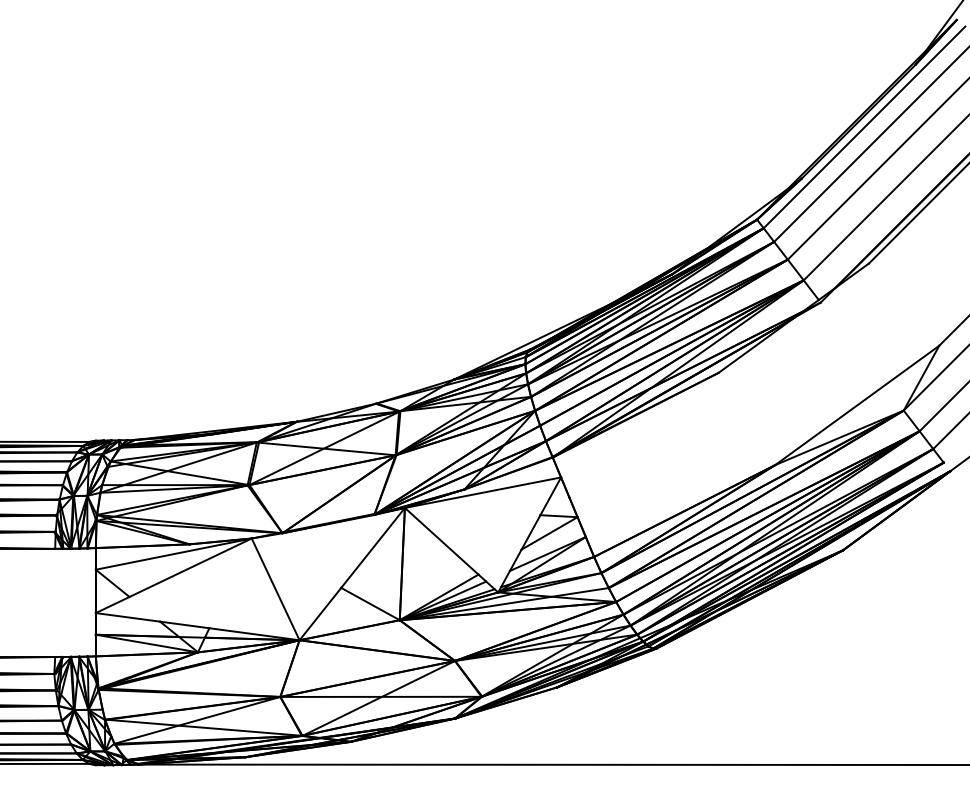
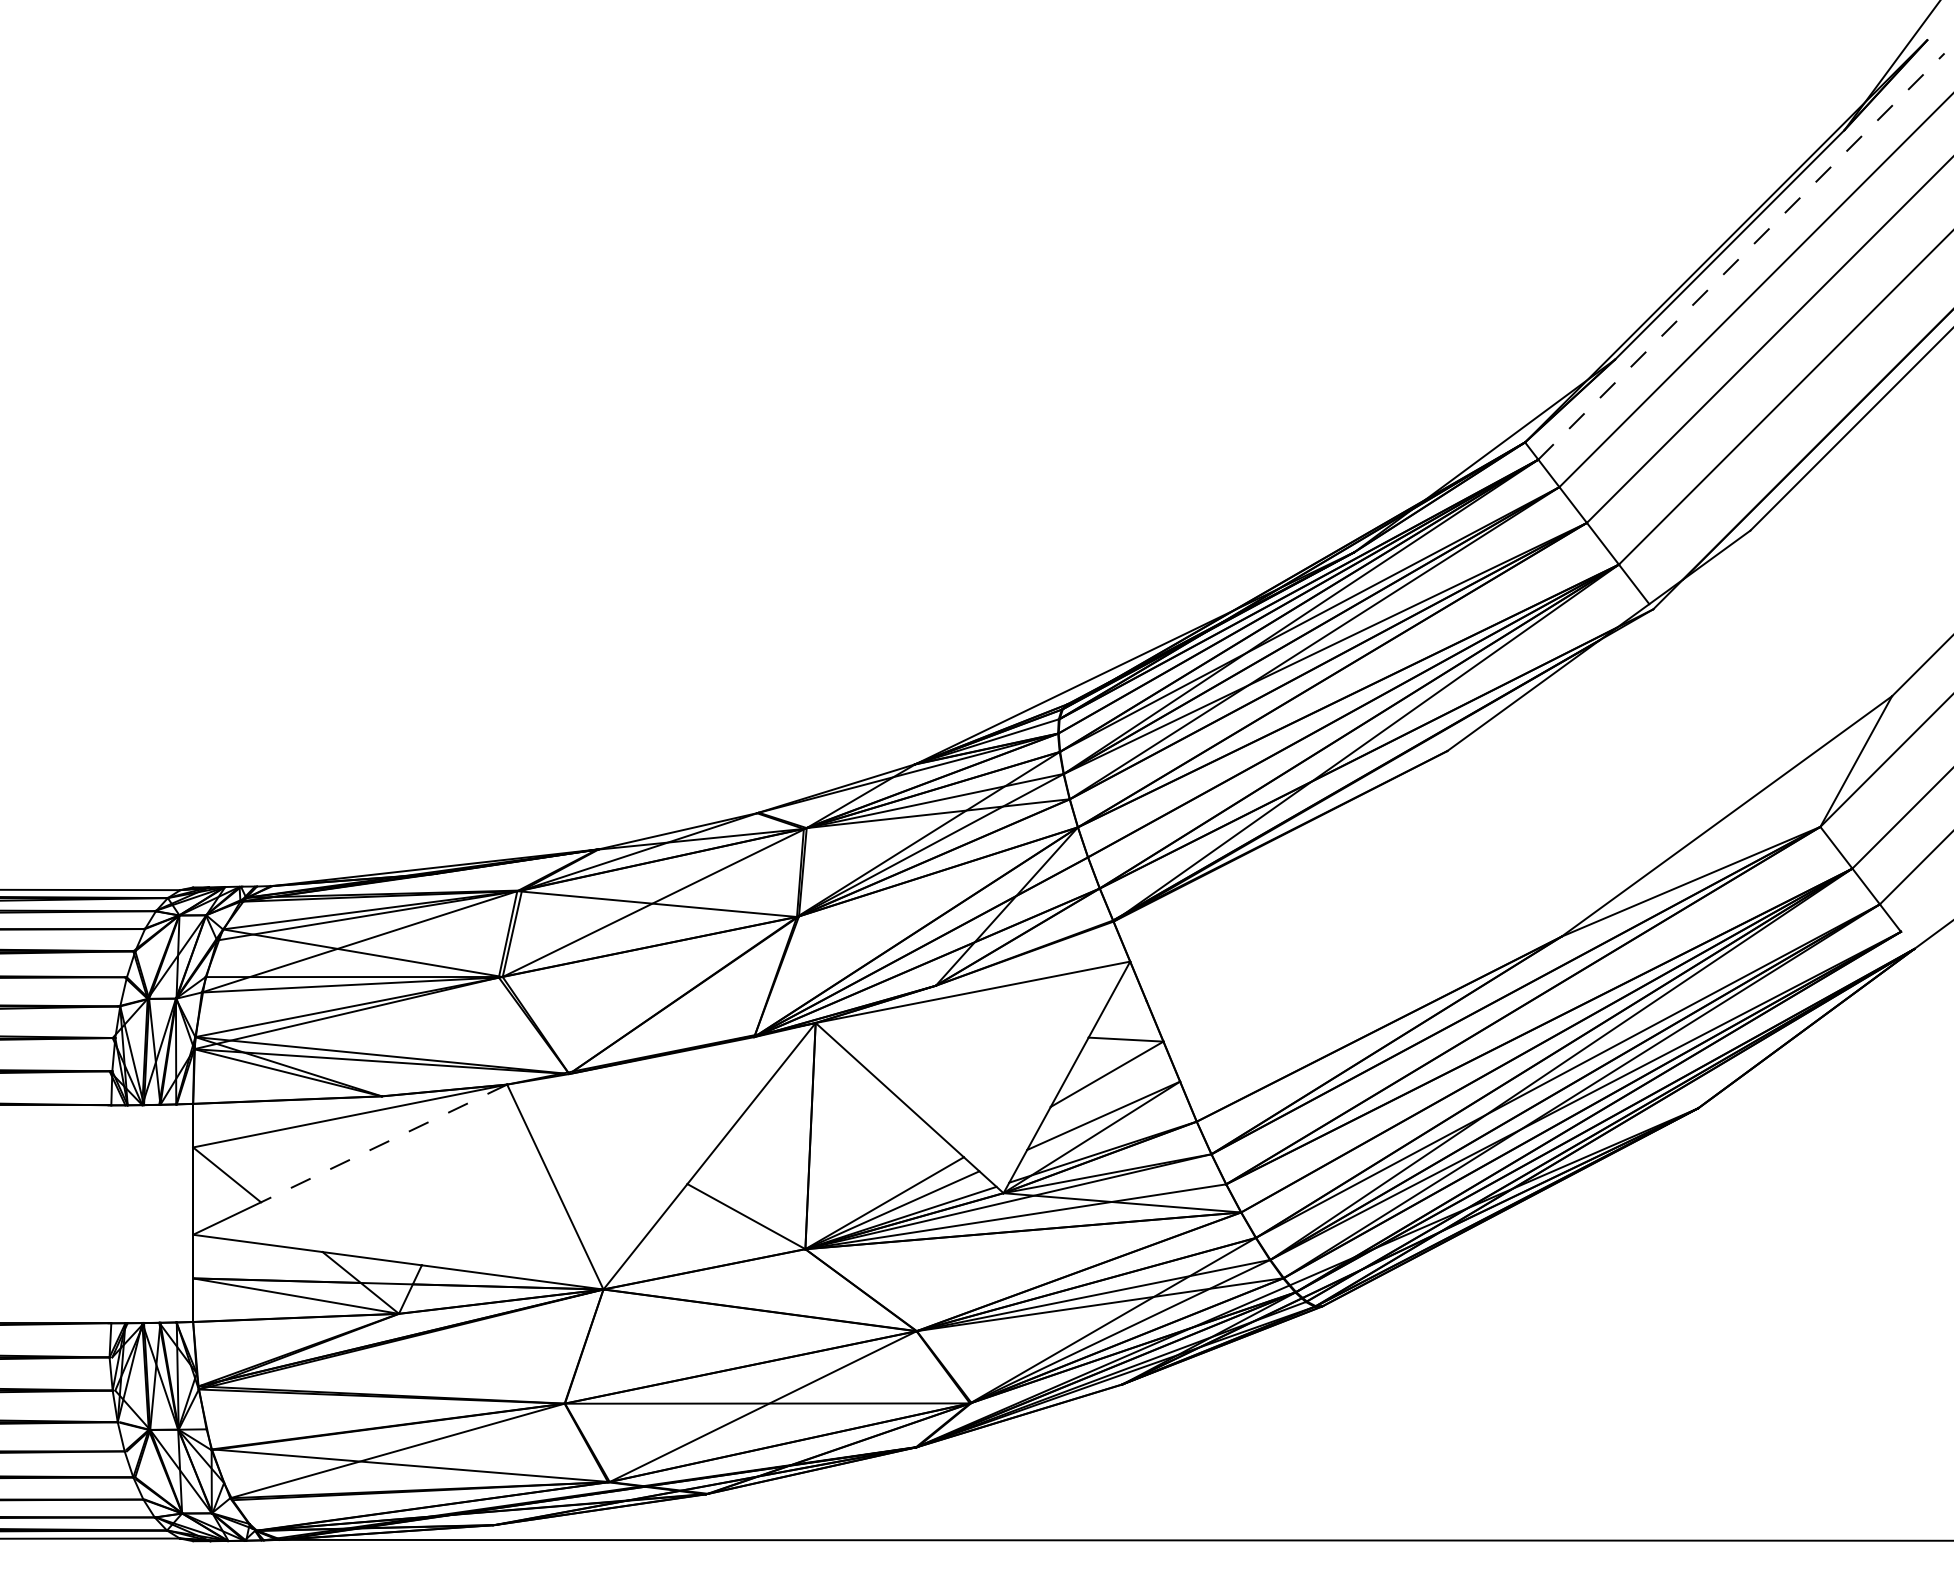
line: (864, 127) -> (1741, 256), solid -> dashed
line: (190, 567) -> (383, 1142), solid -> dashed

